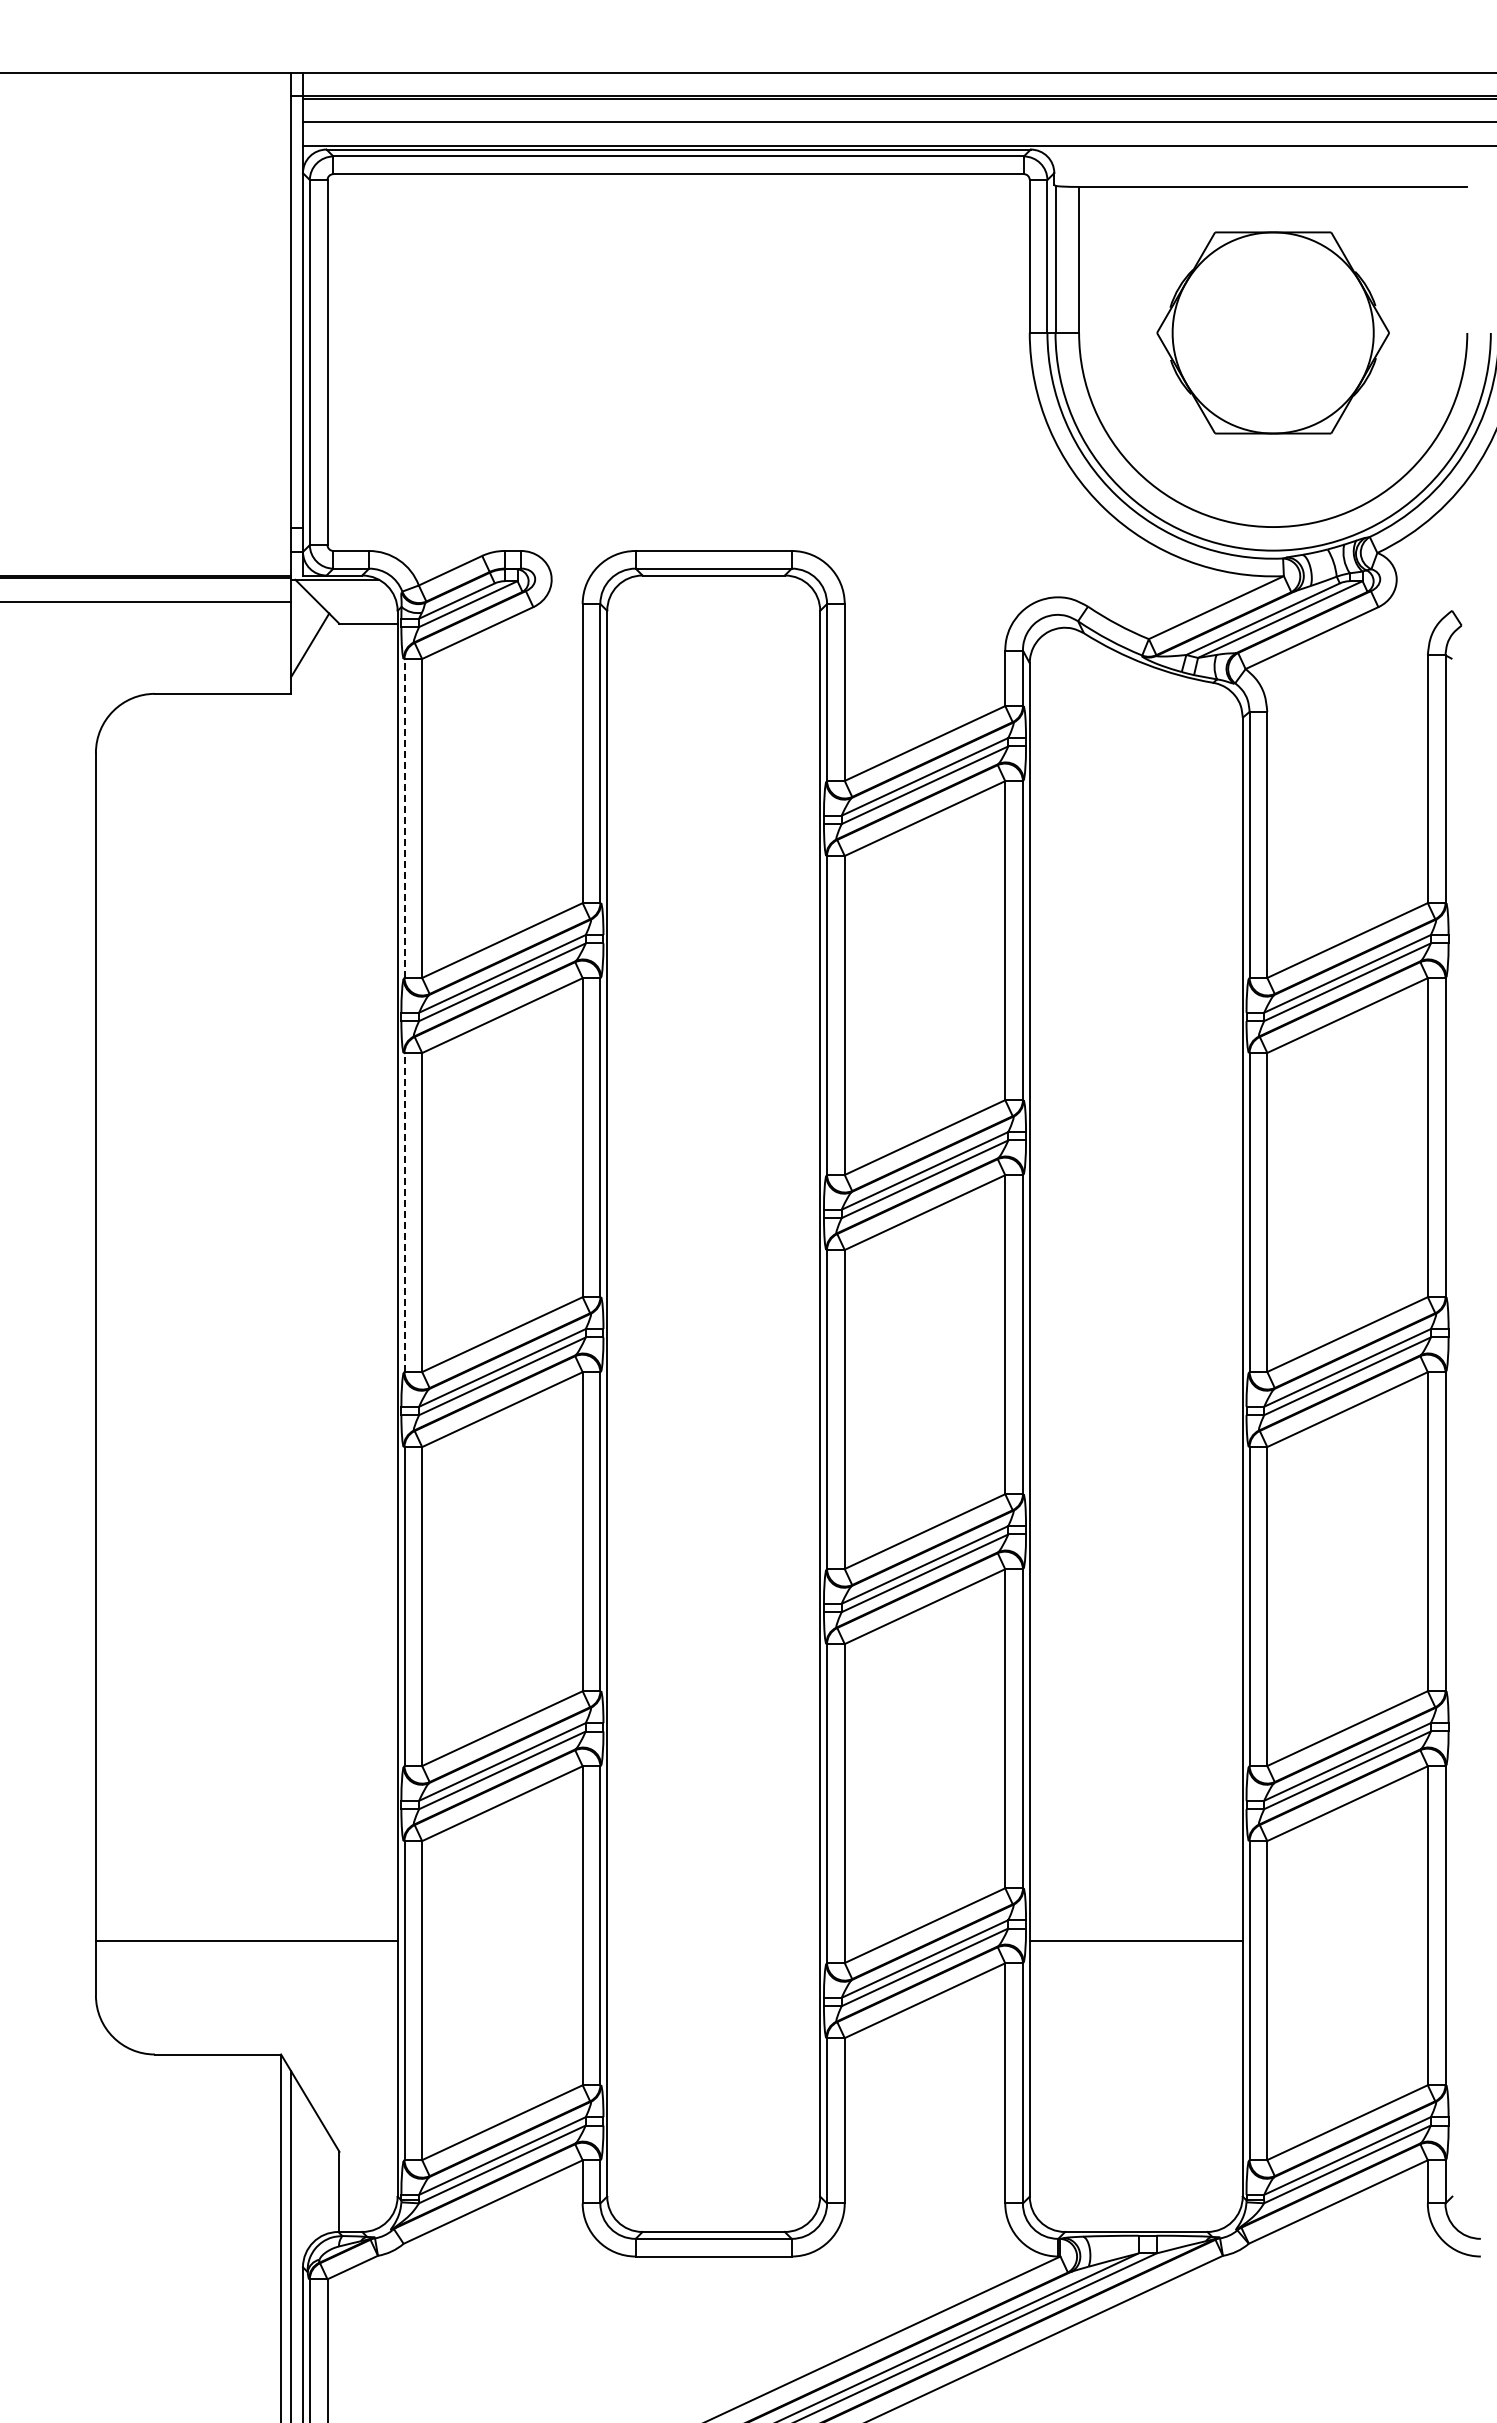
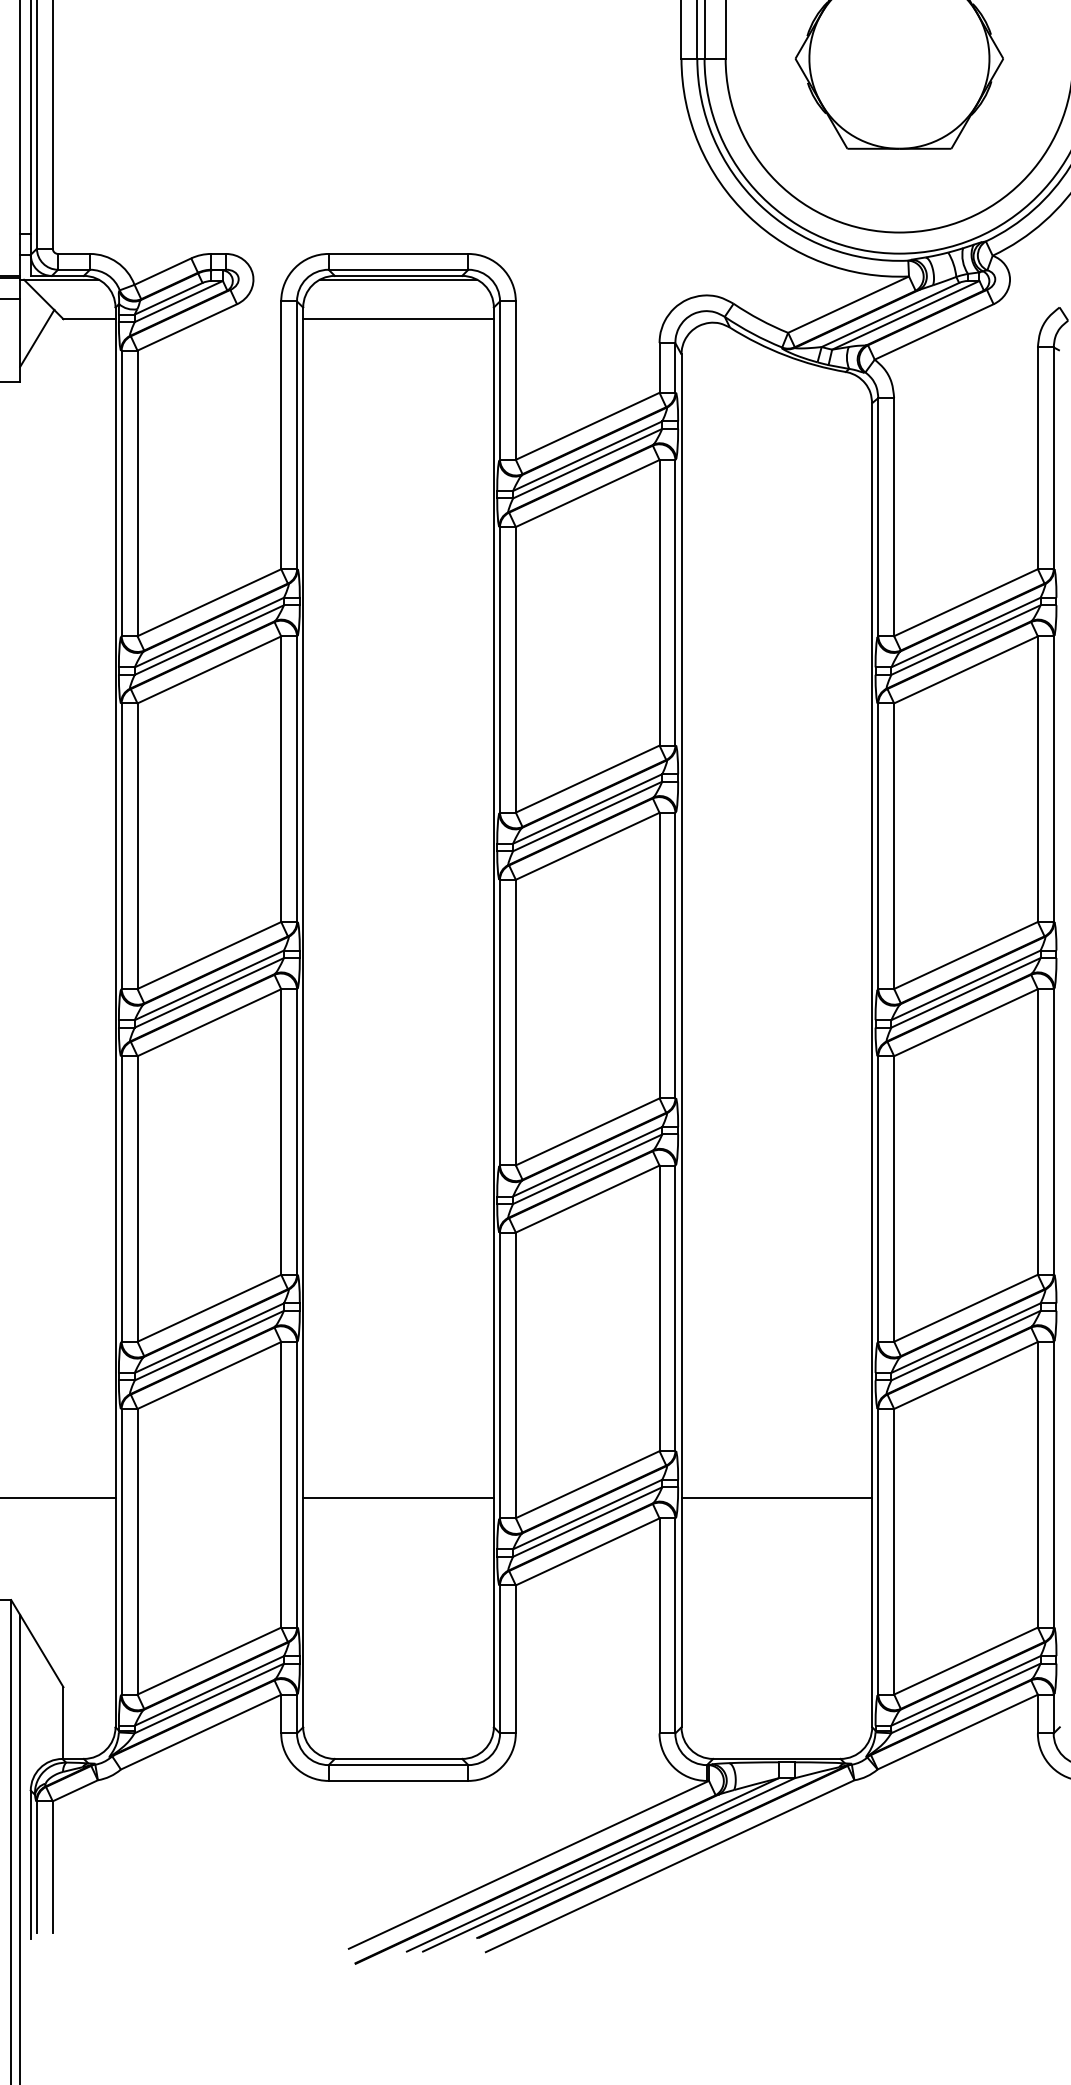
line: (713, 579) -> (398, 279), added
line: (713, 623) -> (398, 318), added
line: (404, 818) -> (121, 493), dashed -> solid
line: (404, 1212) -> (121, 846), dashed -> solid
line: (713, 1940) -> (398, 1497), added

